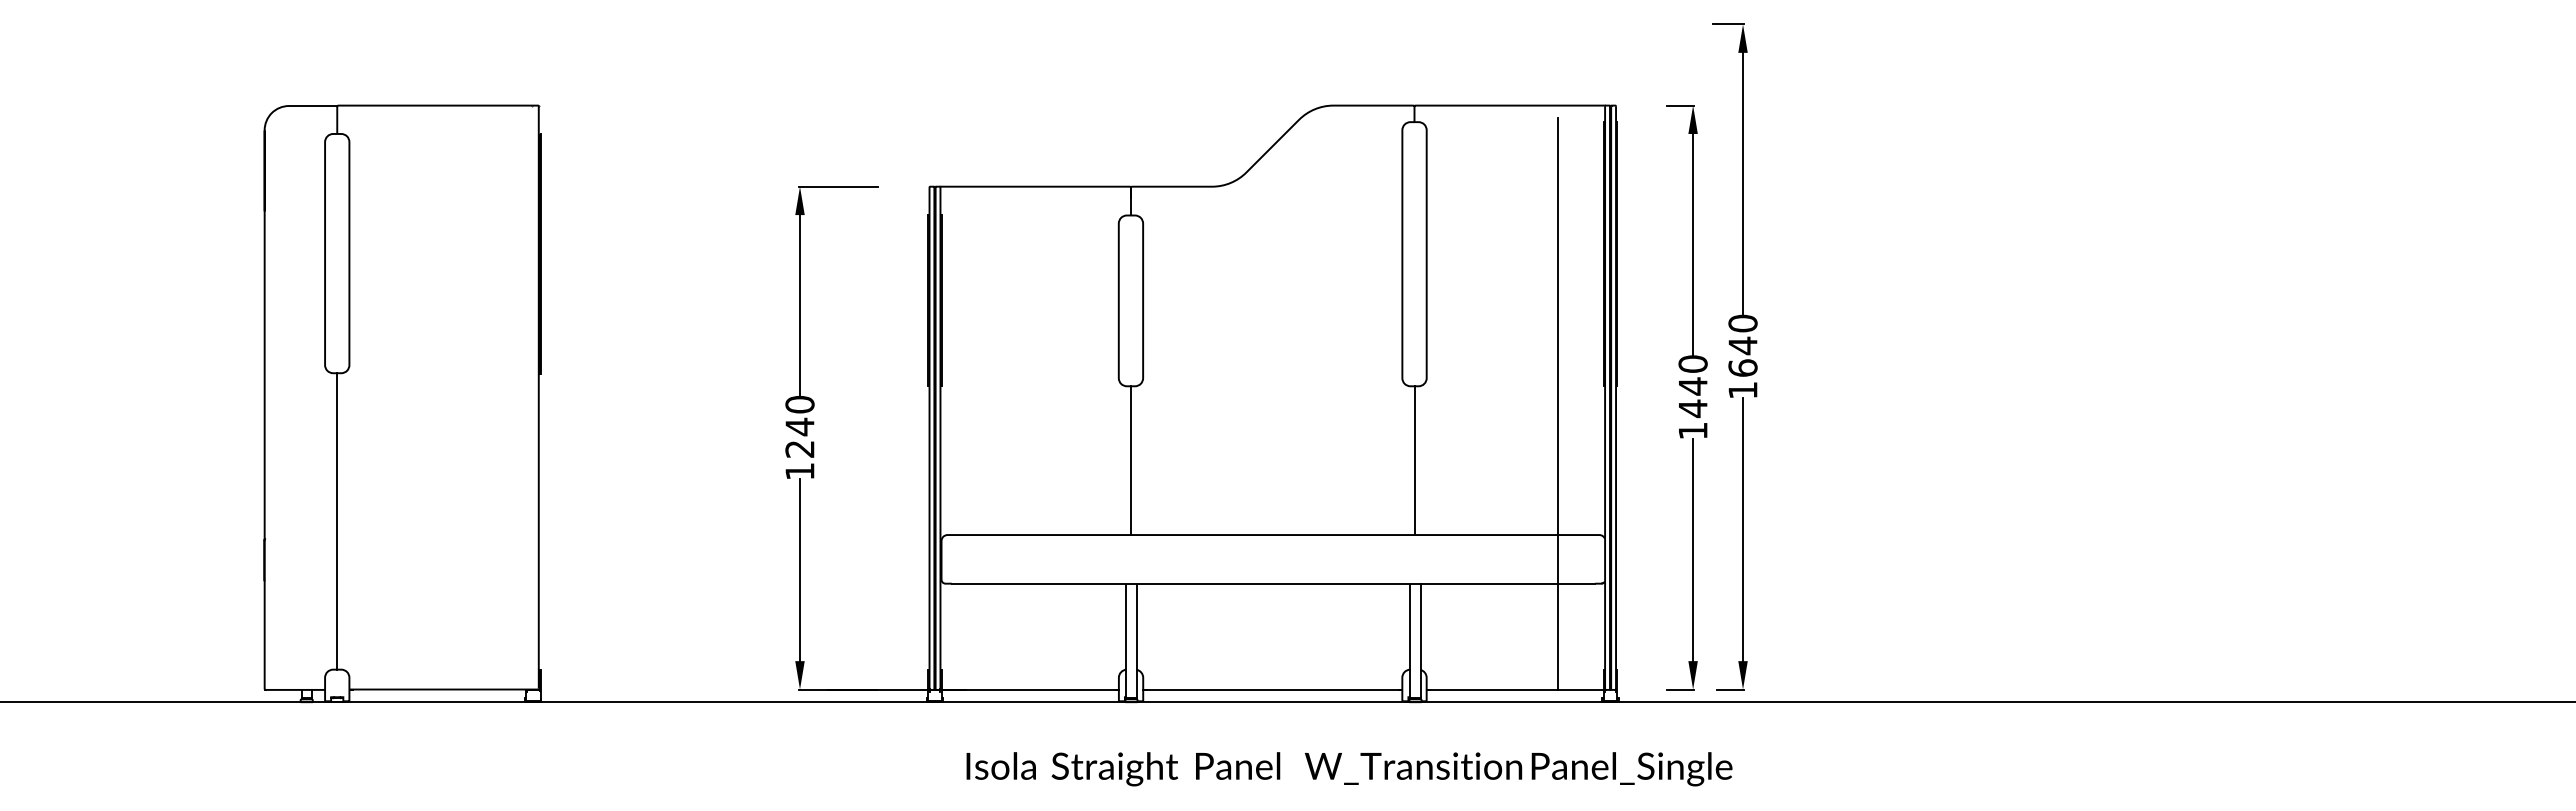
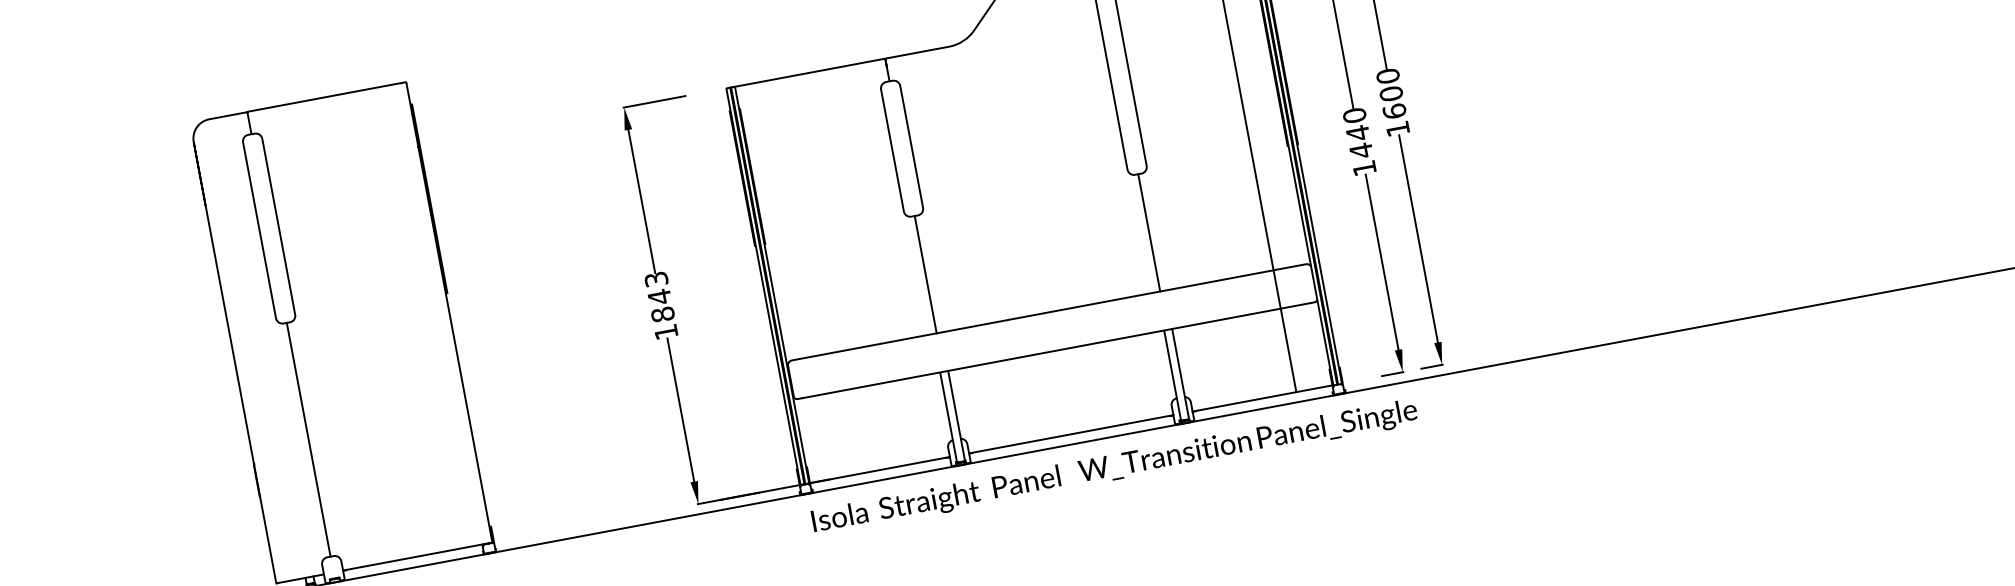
text: (1742, 345) -> (1390, 93), 1640 -> 1600
text: (799, 426) -> (659, 296), 1240 -> 1843
text: (1349, 769) -> (1114, 467), moved

